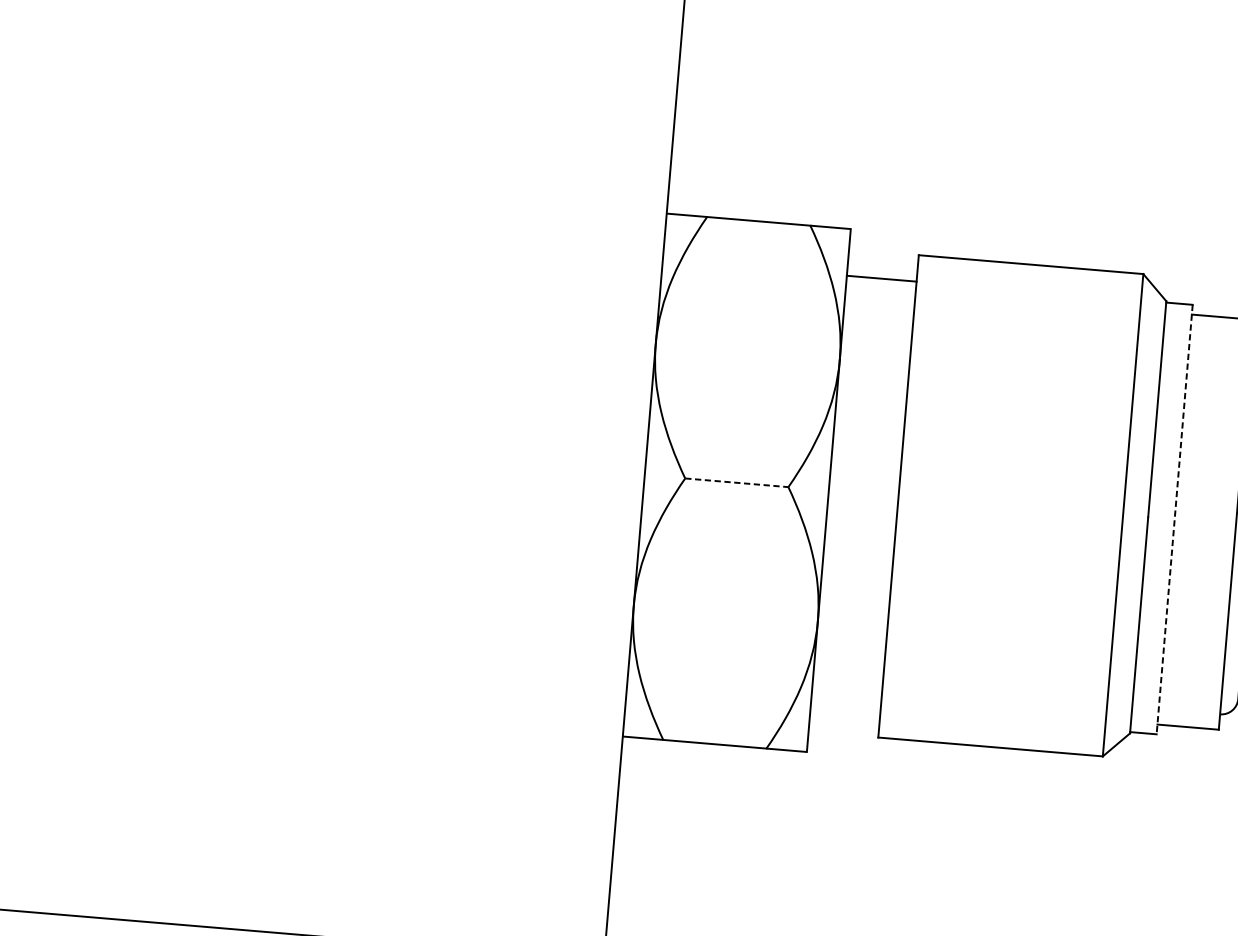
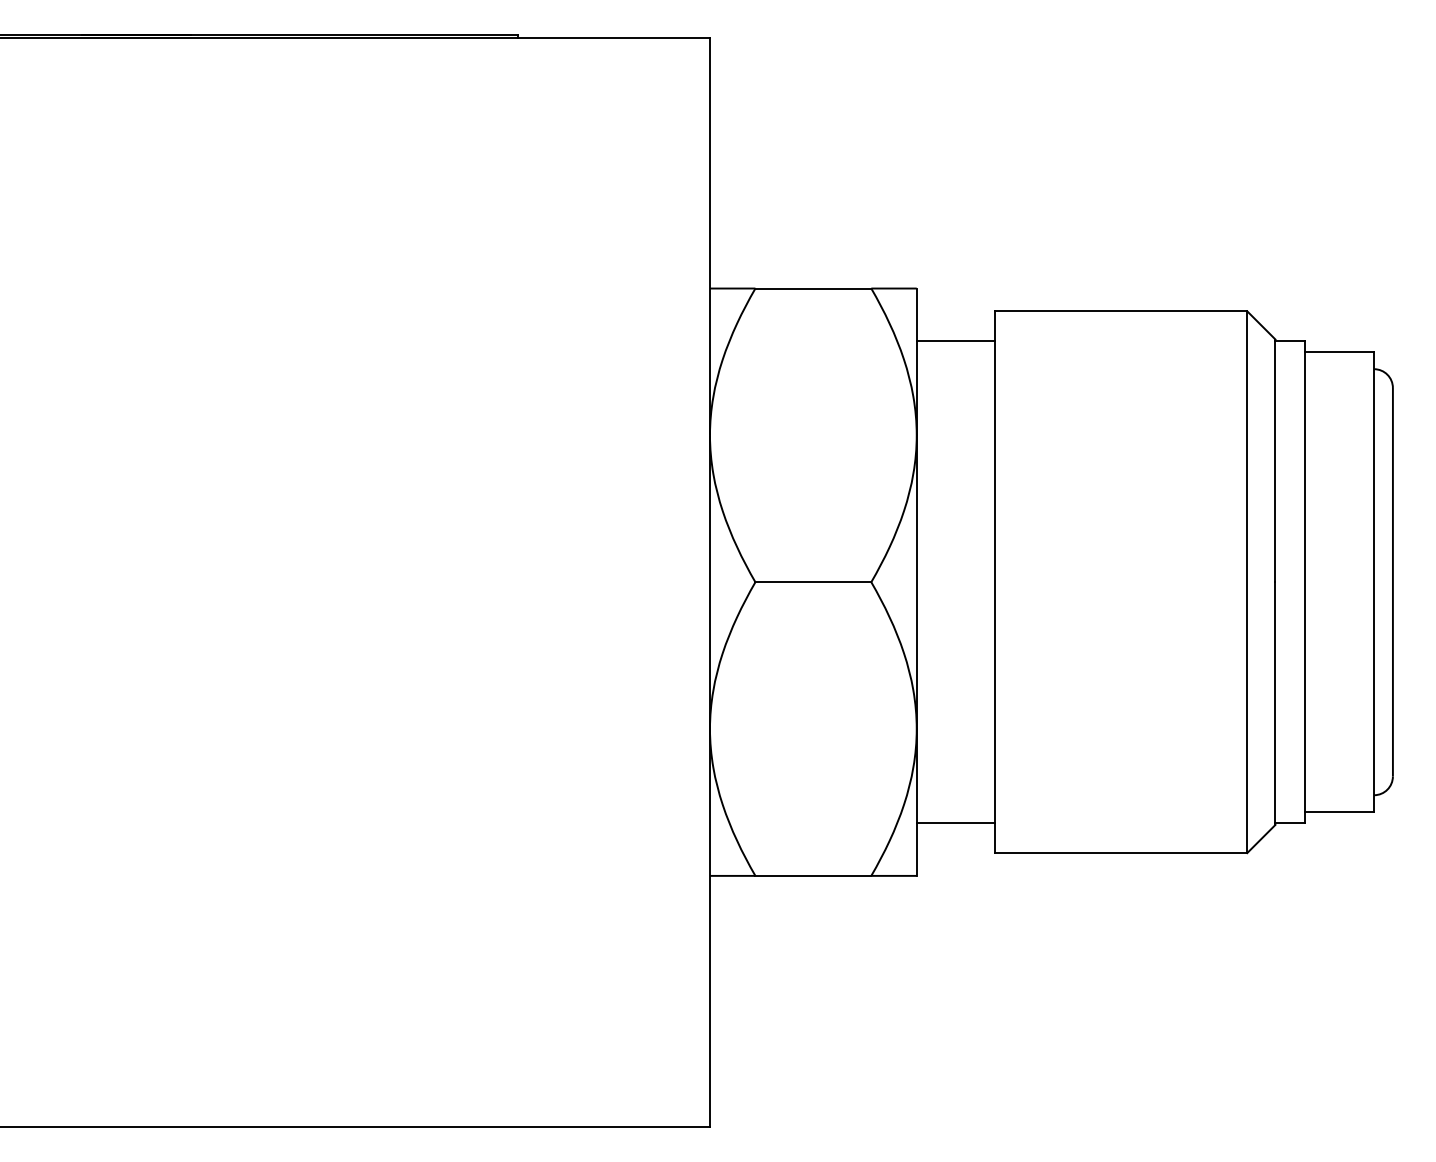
line: (736, 483) -> (813, 582), dashed -> solid
line: (1174, 519) -> (1305, 582), dashed -> solid
line: (845, 708) -> (955, 823), added

